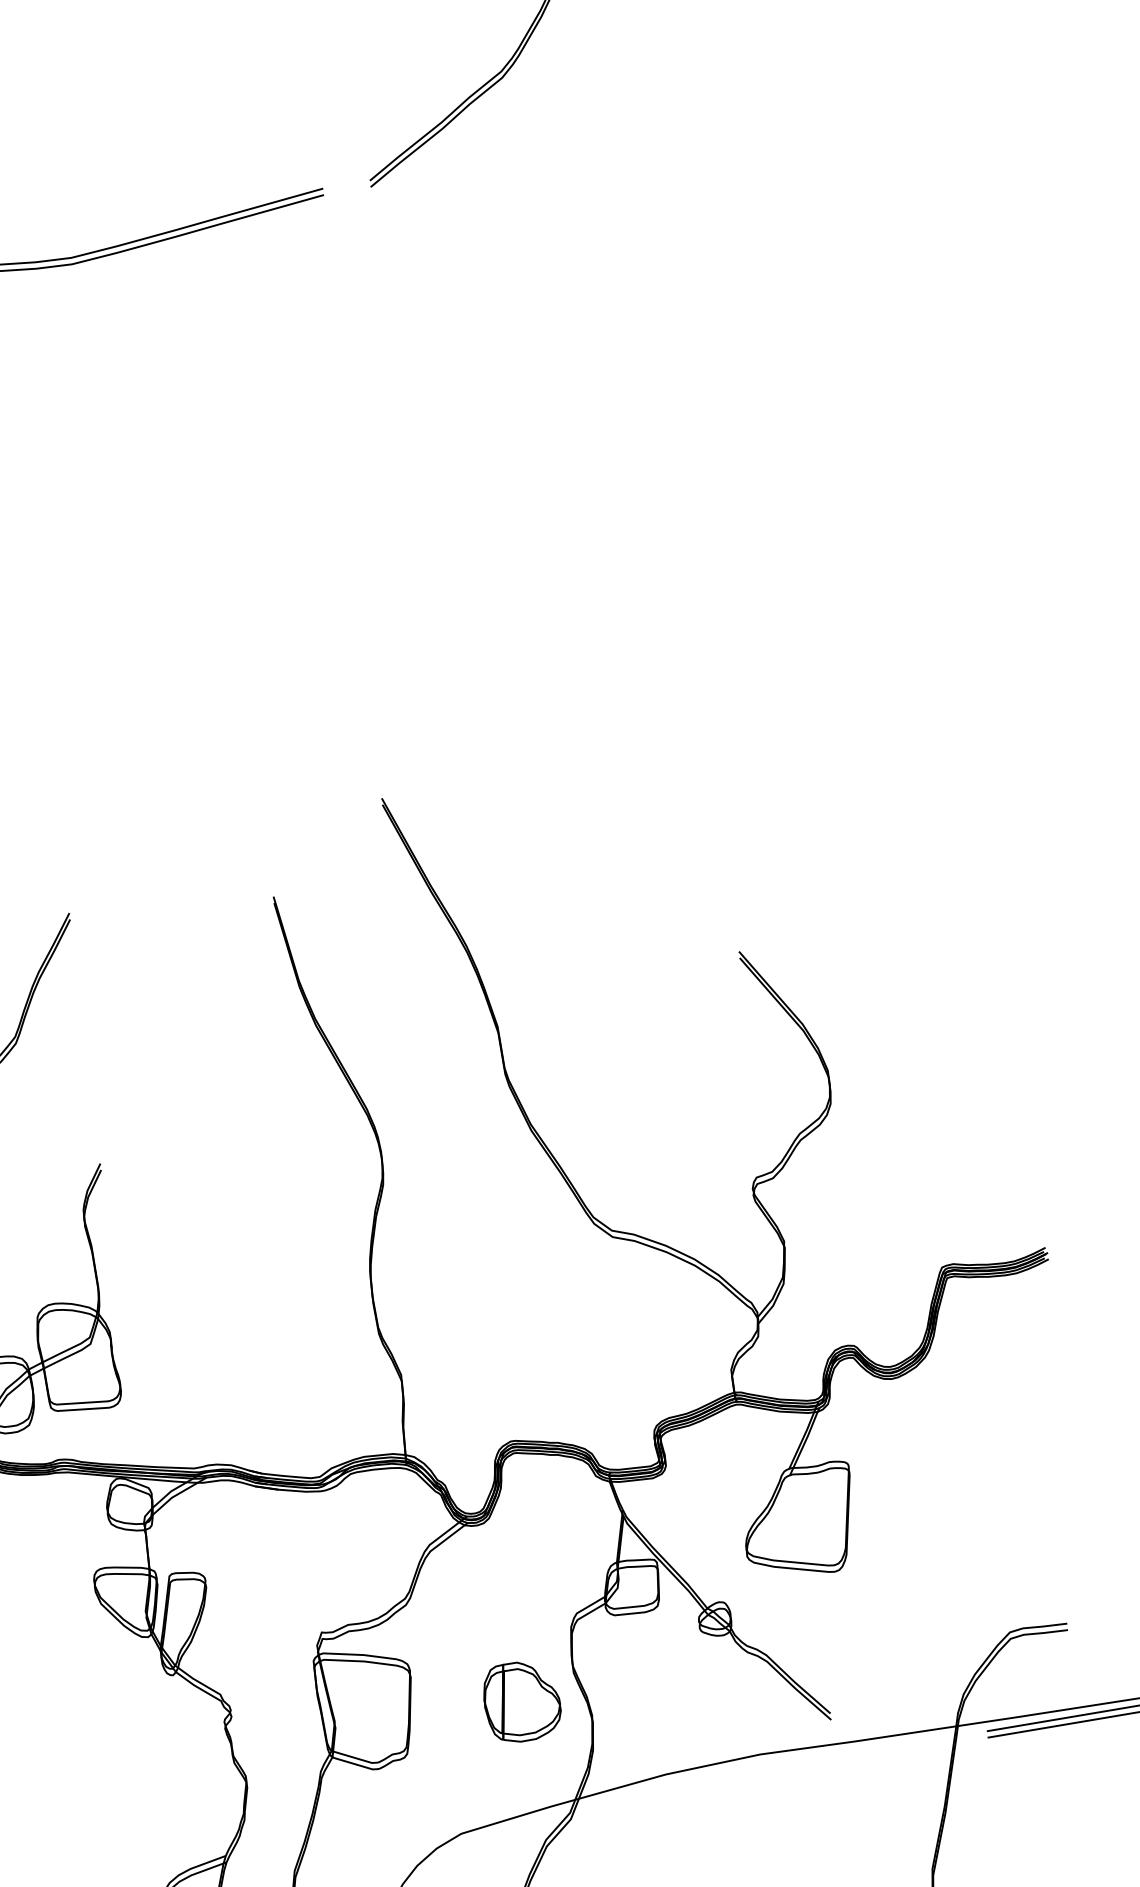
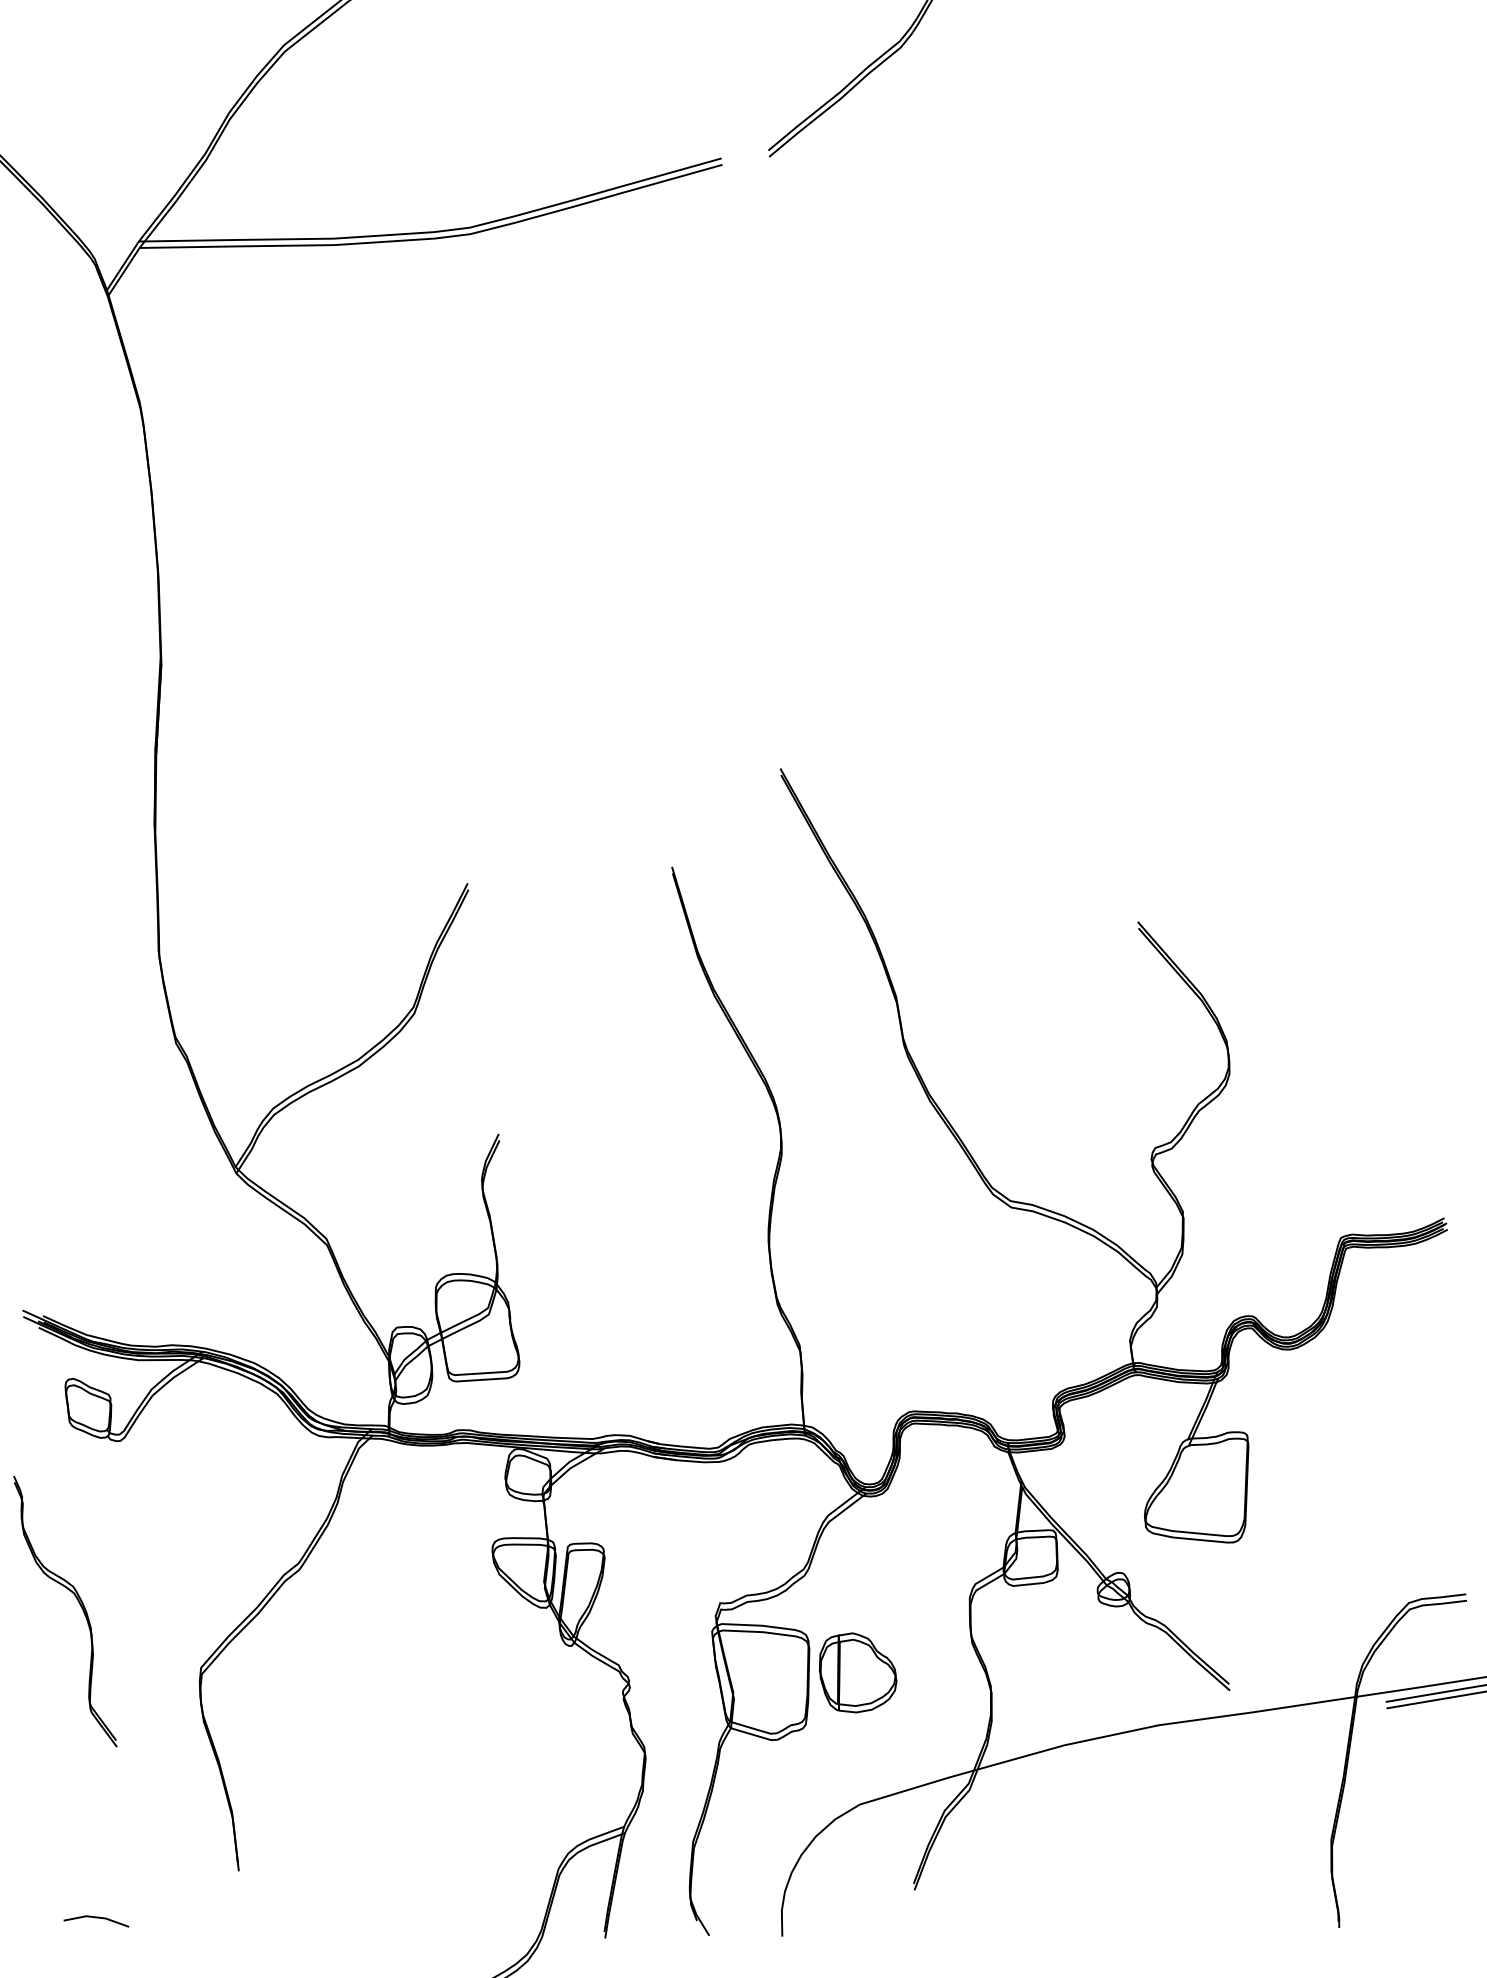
part: (522, 1701) -> (858, 1672), moved

